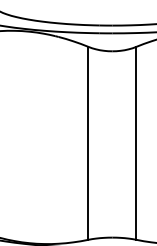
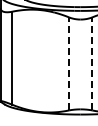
line: (89, 142) -> (69, 63), solid -> dashed
line: (136, 142) -> (92, 63), solid -> dashed

